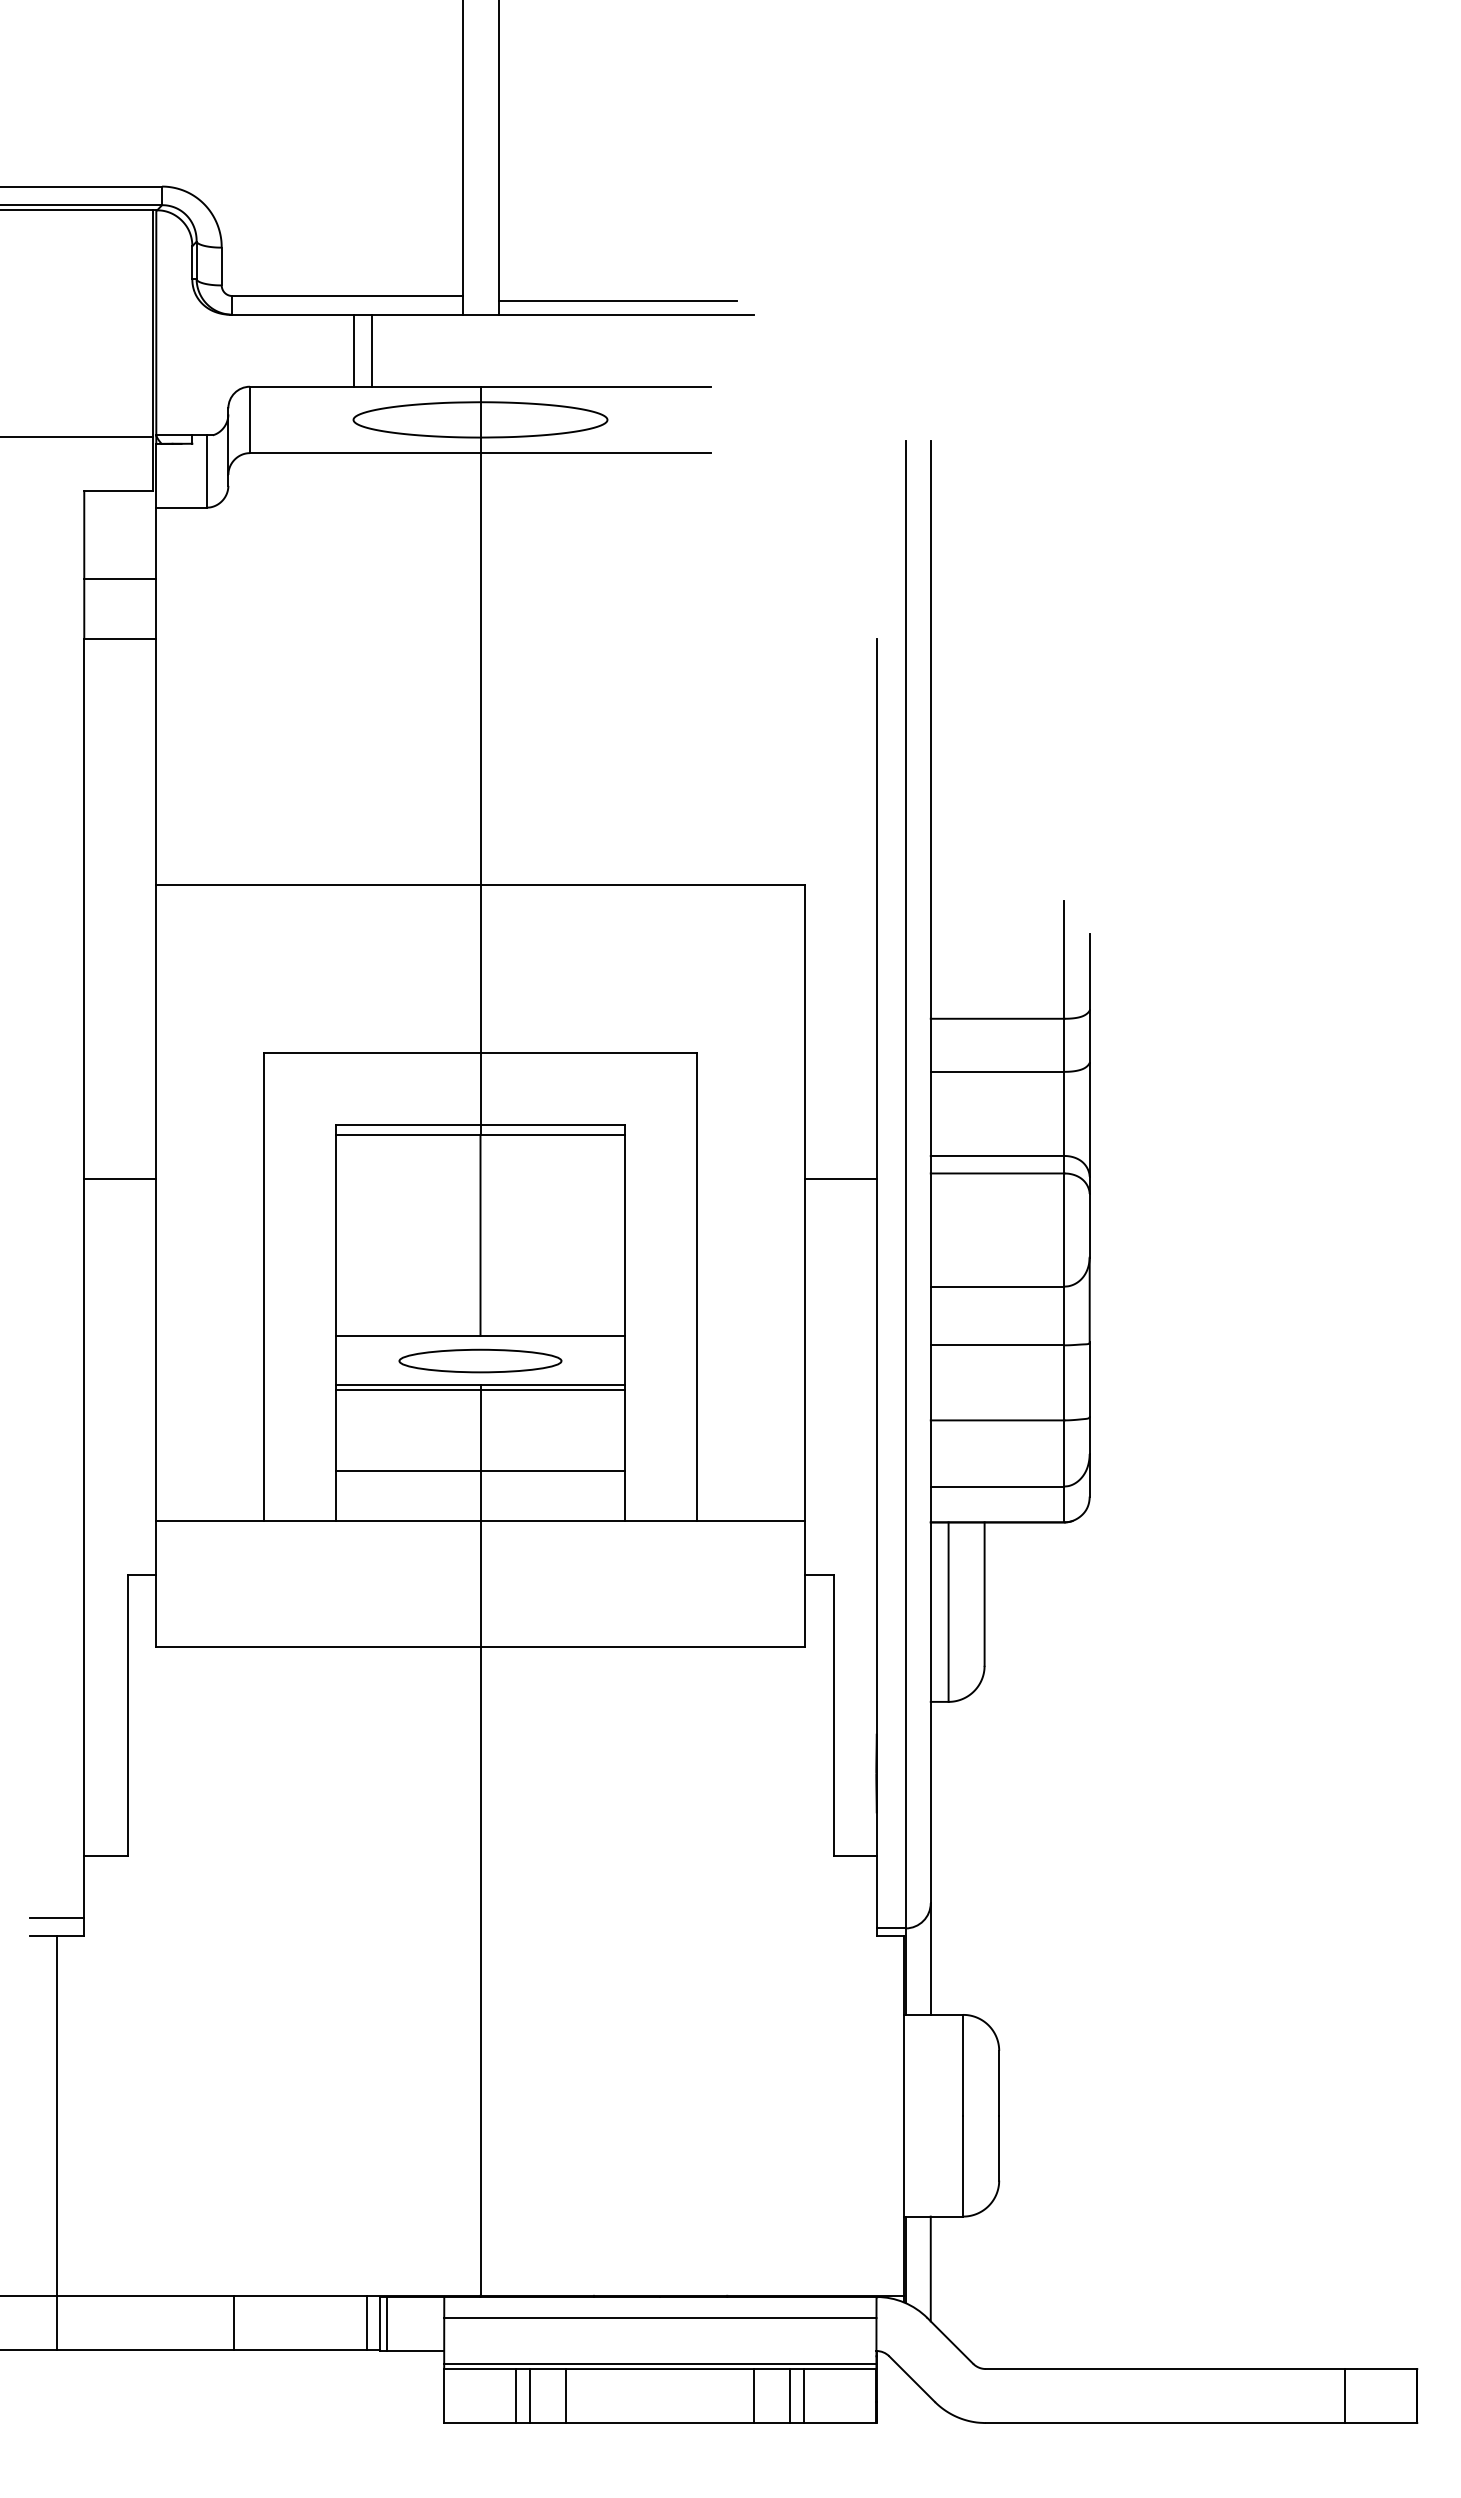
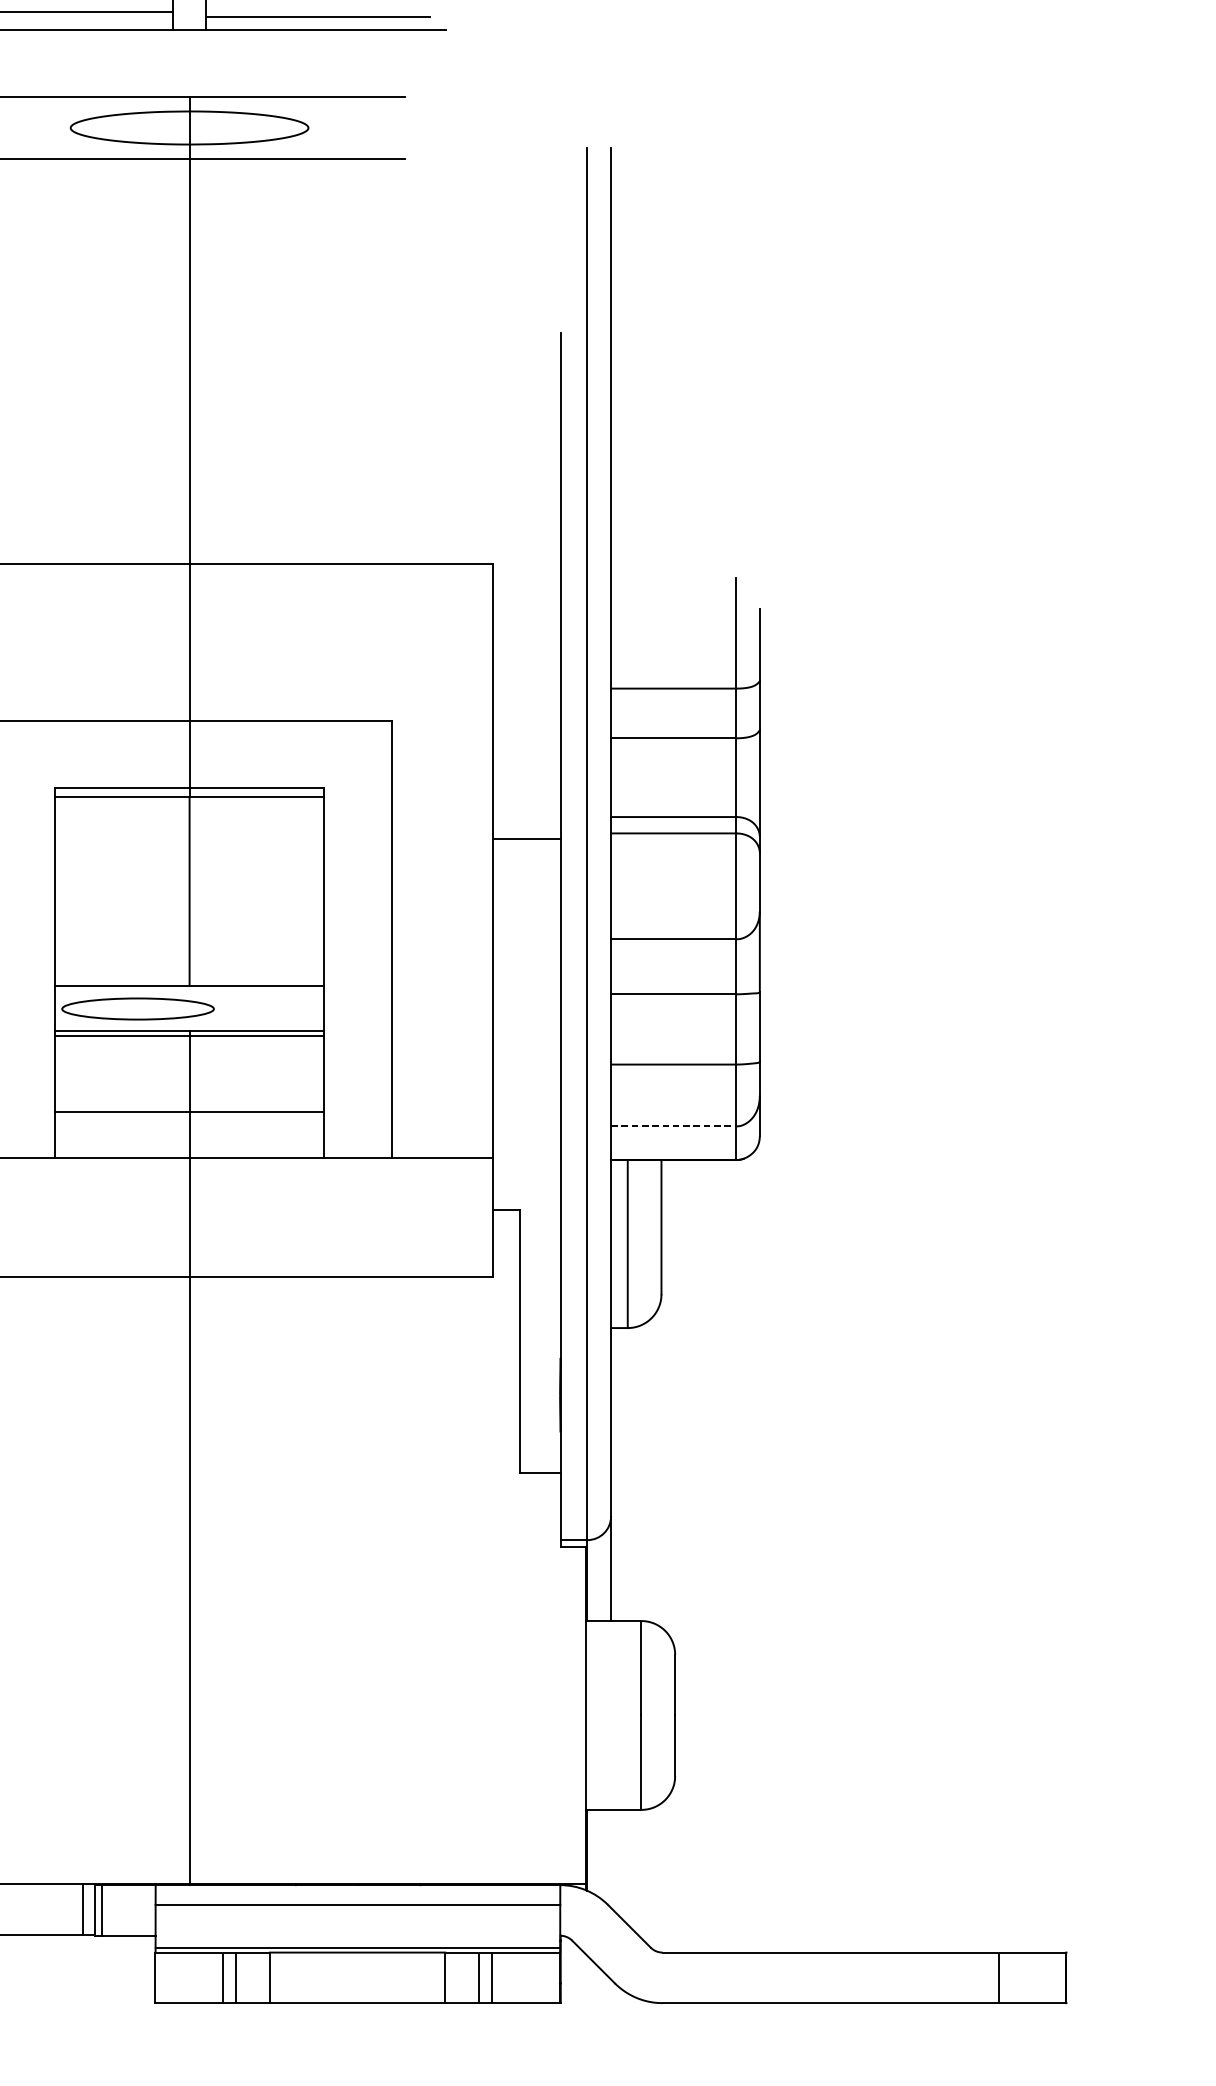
line: (354, 350) -> (71, 63), removed
line: (372, 350) -> (88, 63), removed
part: (480, 1360) -> (138, 1008), moved
line: (997, 1486) -> (673, 1126), solid -> dashed
line: (930, 2268) -> (610, 1858), removed

